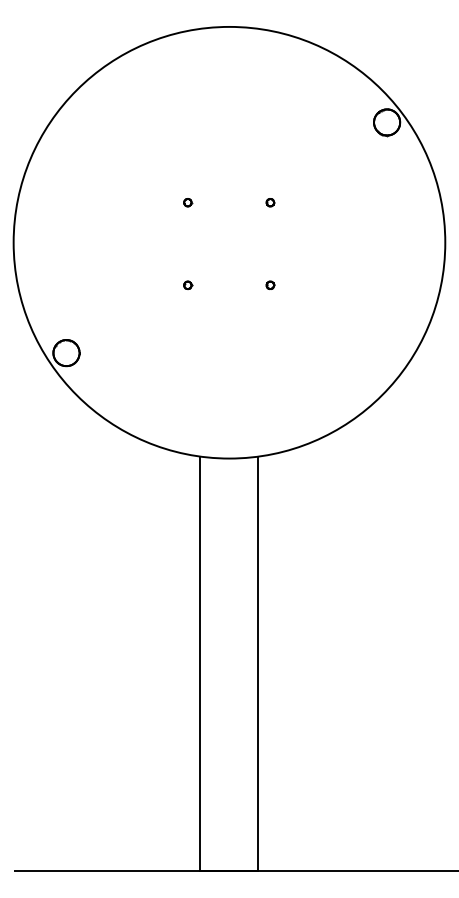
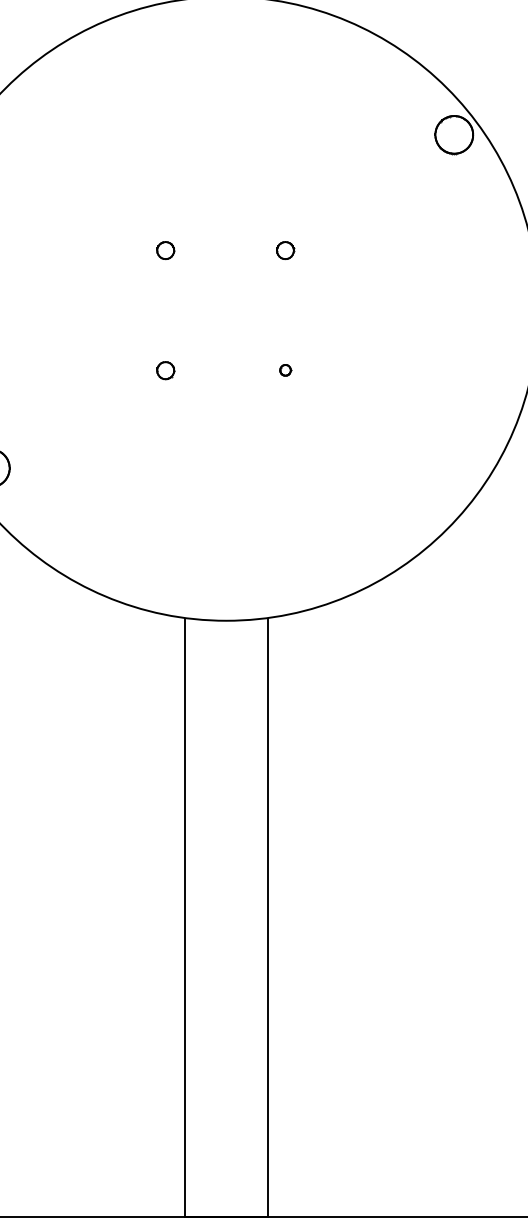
part: (188, 202) -> (167, 250), size x1.6
part: (270, 202) -> (285, 250), size x1.6
part: (188, 284) -> (167, 369), size x1.6

